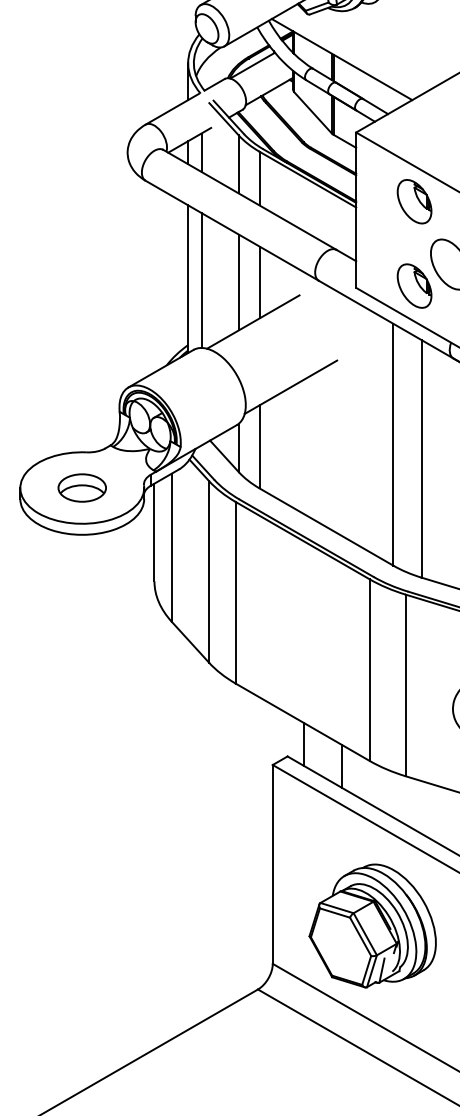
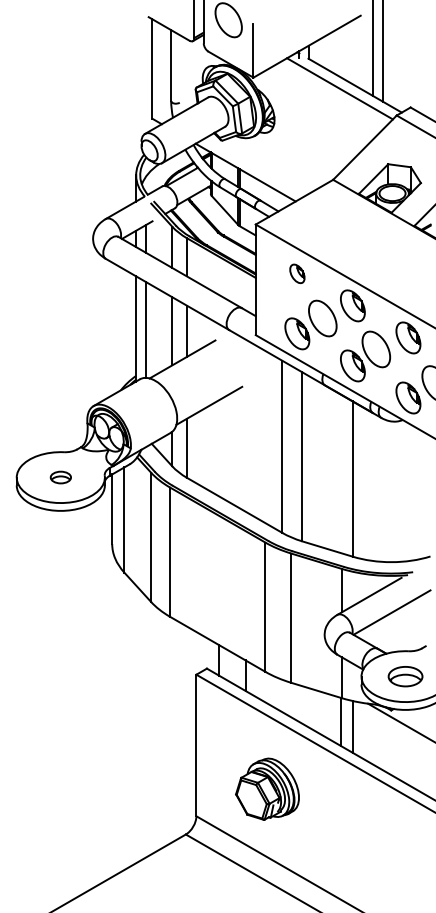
part: (414, 201) -> (297, 273), size x0.6
part: (81, 487) -> (60, 477), size x0.6
part: (372, 924) -> (267, 788), size x0.7

